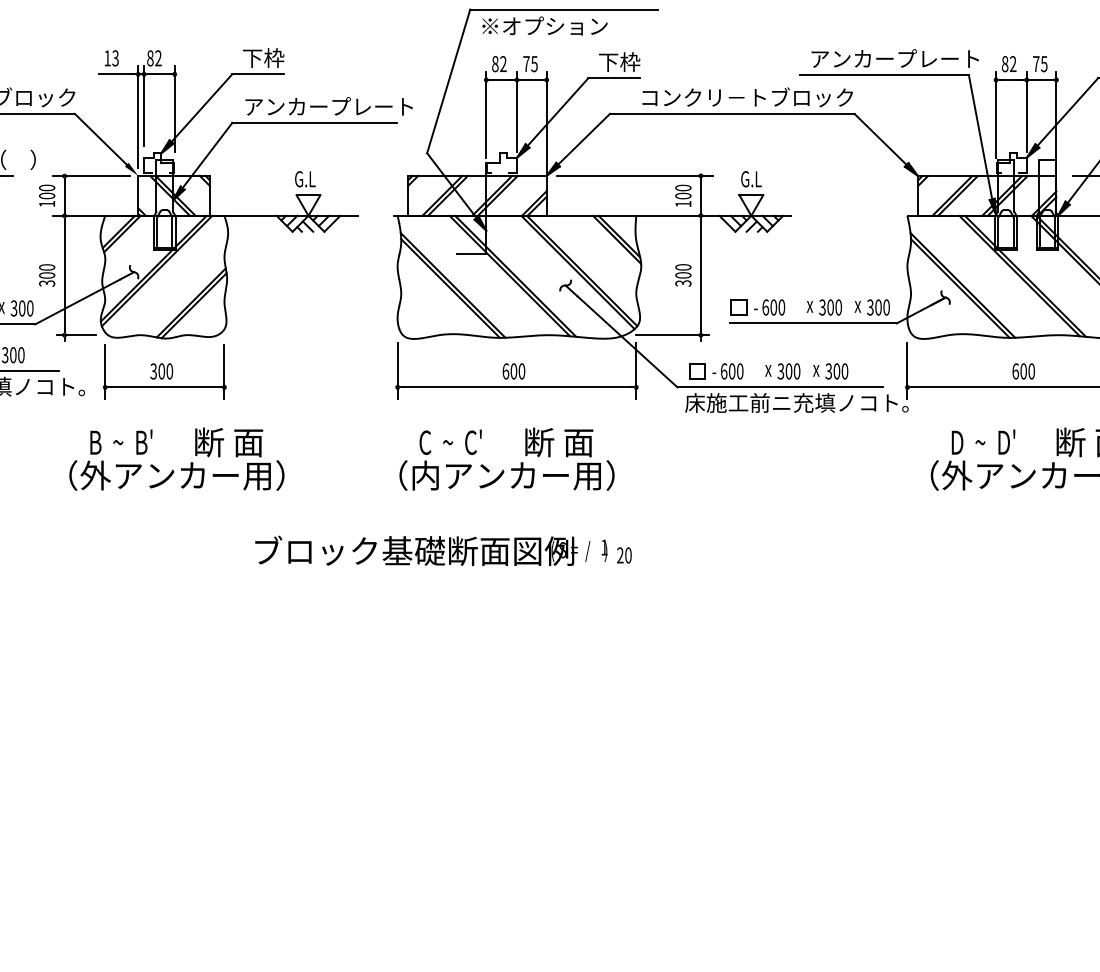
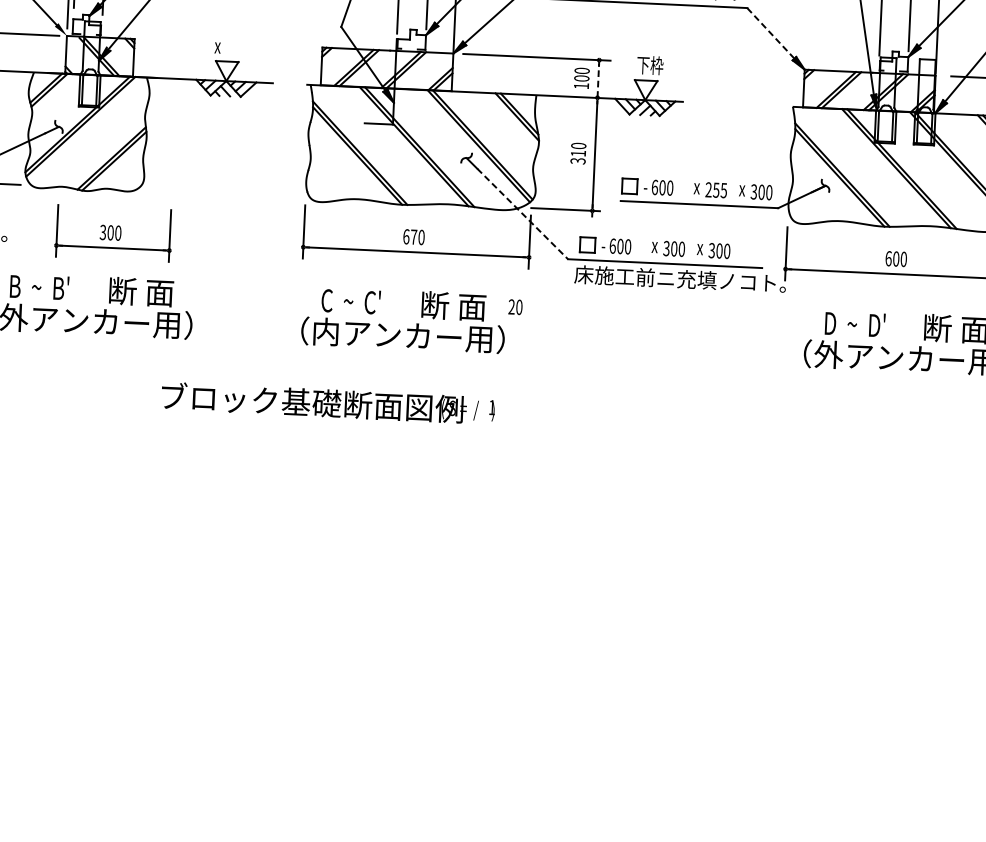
line: (880, 139) -> (770, 33), solid -> dashed
text: (754, 178) -> (649, 64), G.L -> 下枠
text: (304, 179) -> (224, 46), G.L -> x
line: (700, 197) -> (597, 80), solid -> dashed
text: (683, 275) -> (578, 153), 300 -> 310
text: (830, 307) -> (716, 190), 300 -> 255
line: (627, 341) -> (522, 213), solid -> dashed
part: (164, 371) -> (113, 233), moved
text: (513, 371) -> (413, 237), 600 -> 670
text: (624, 555) -> (515, 307), moved

